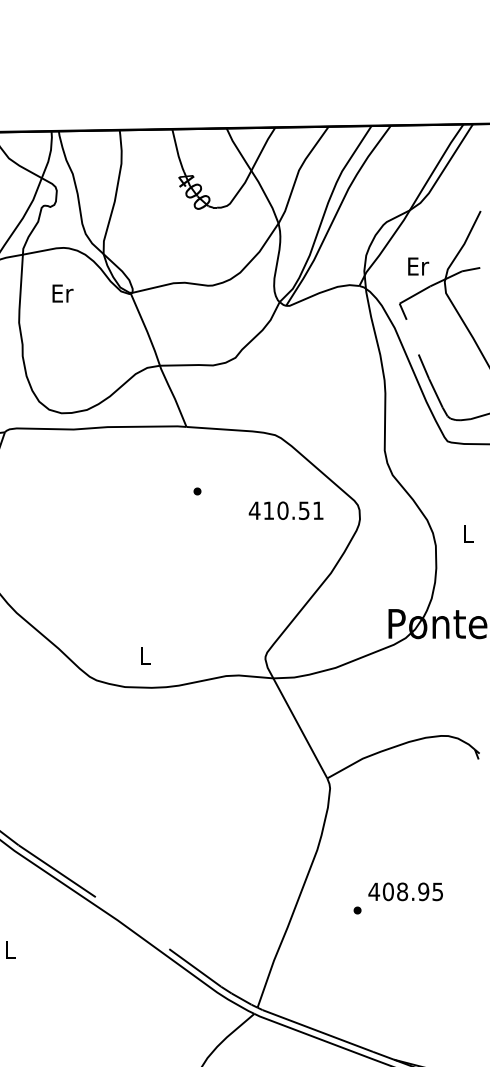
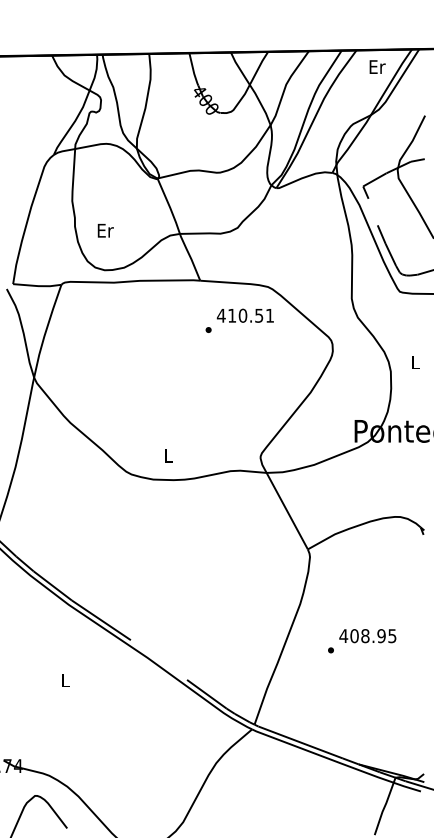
text: (418, 265) -> (377, 66), moved
text: (62, 293) -> (105, 230), moved
text: (284, 510) -> (244, 315), moved

